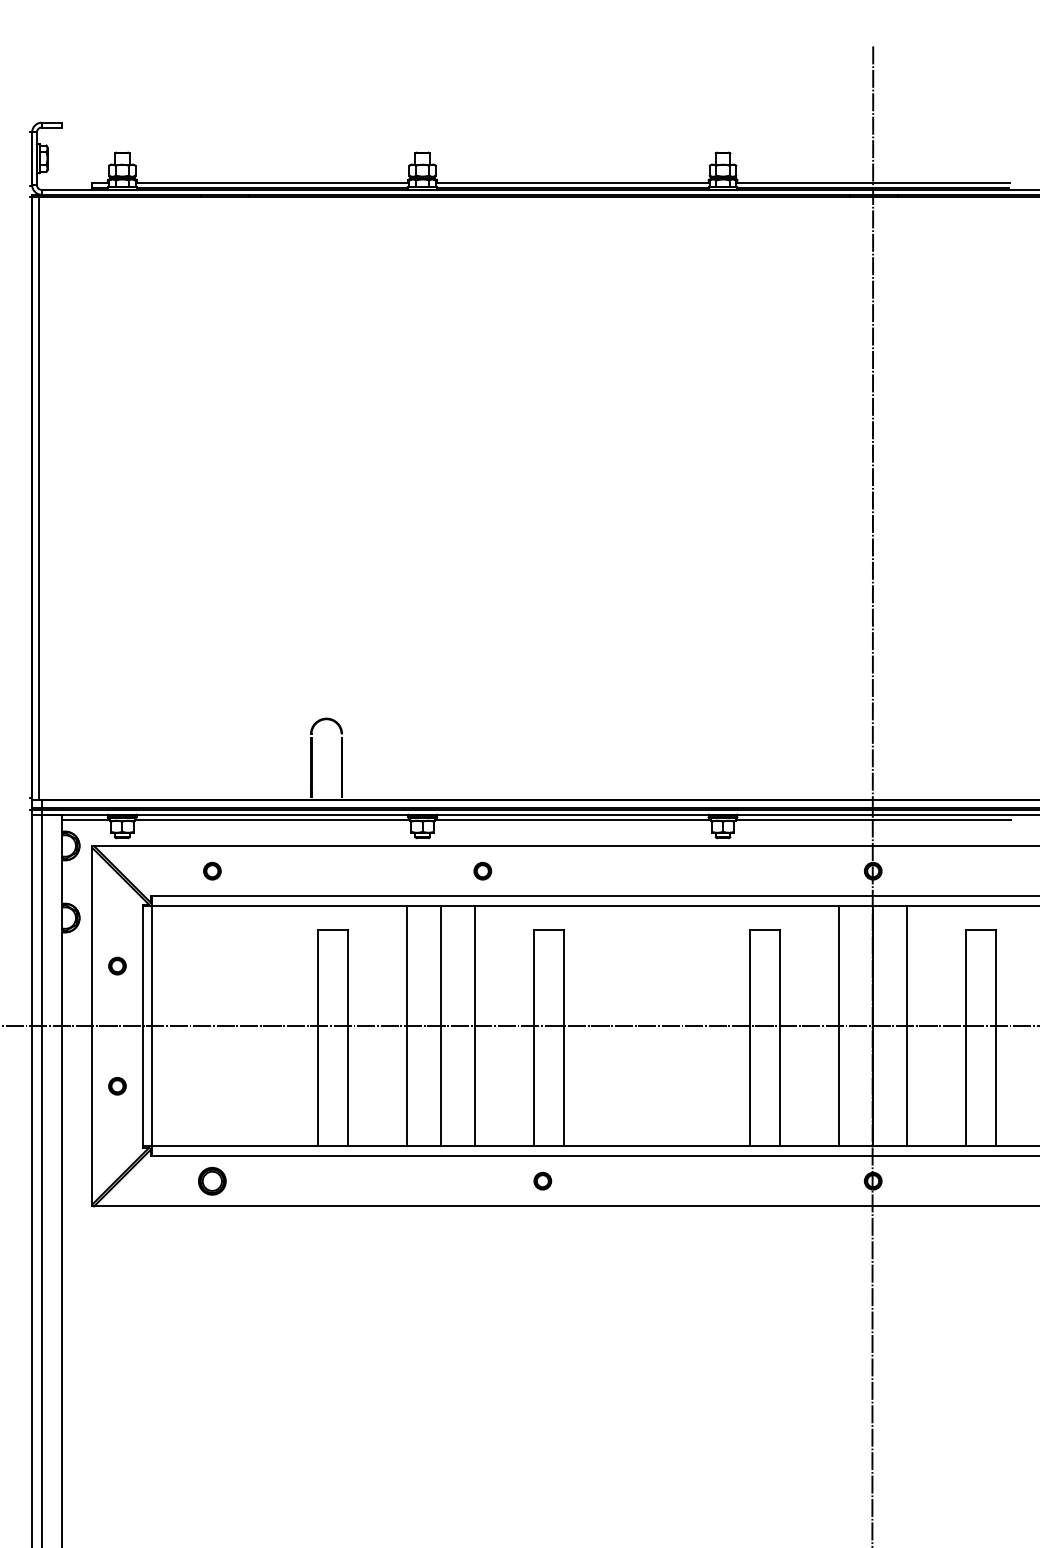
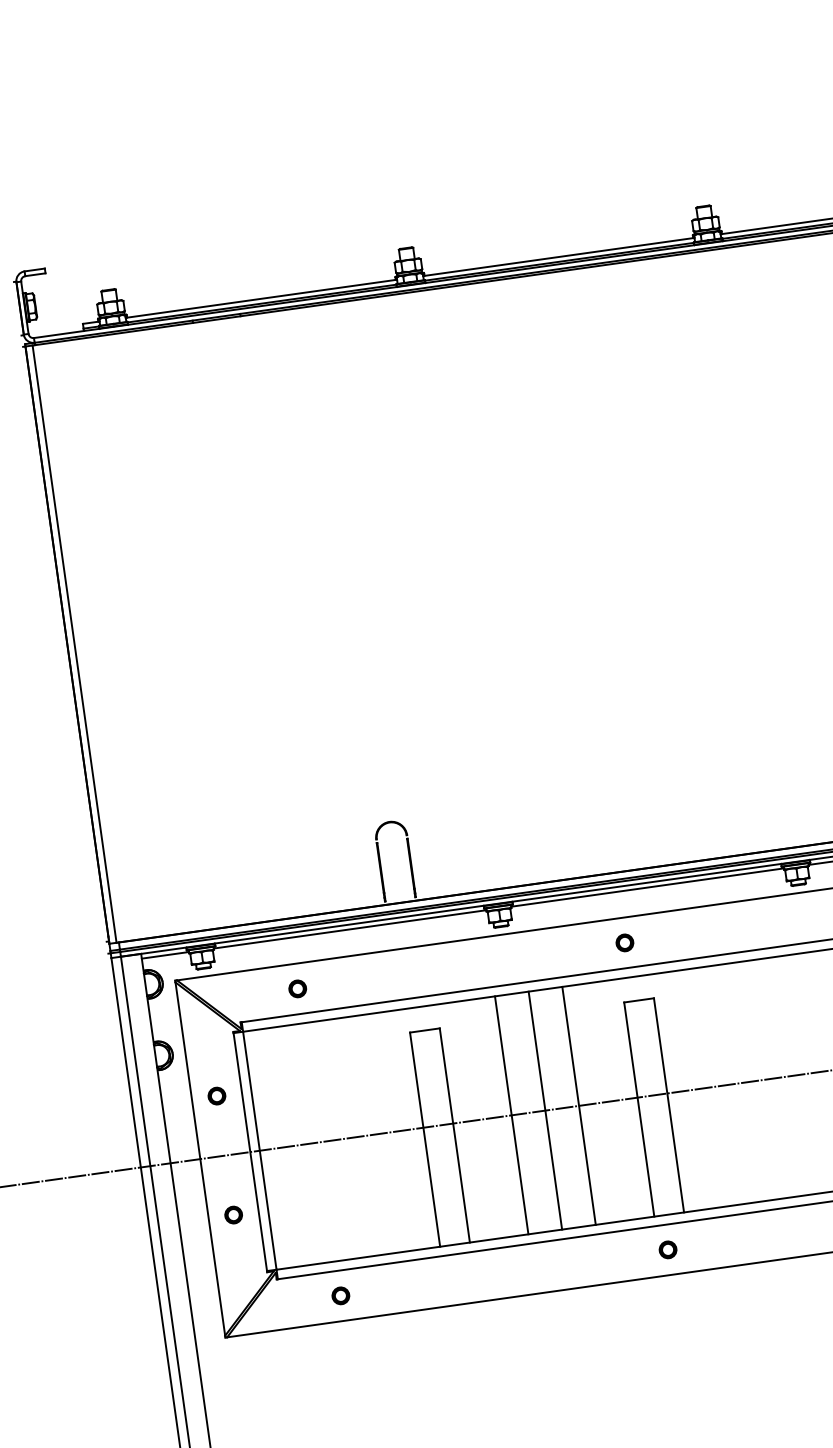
part: (482, 870) -> (624, 942), moved
part: (212, 1180) -> (340, 1295), size x0.62

